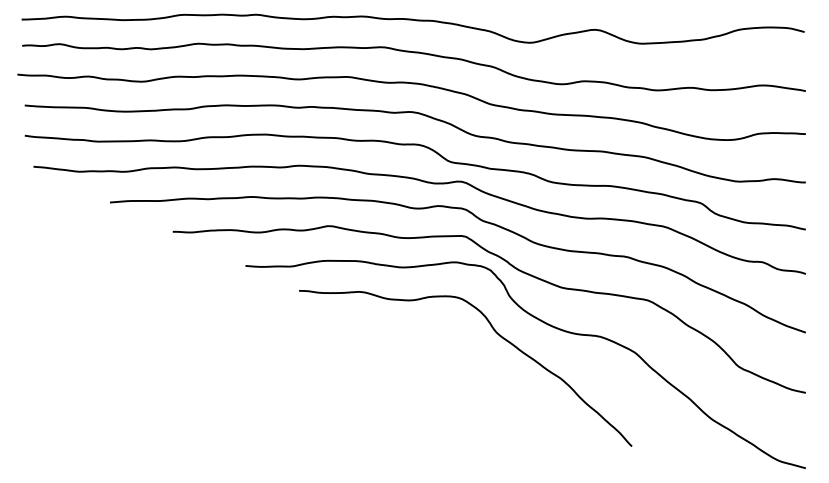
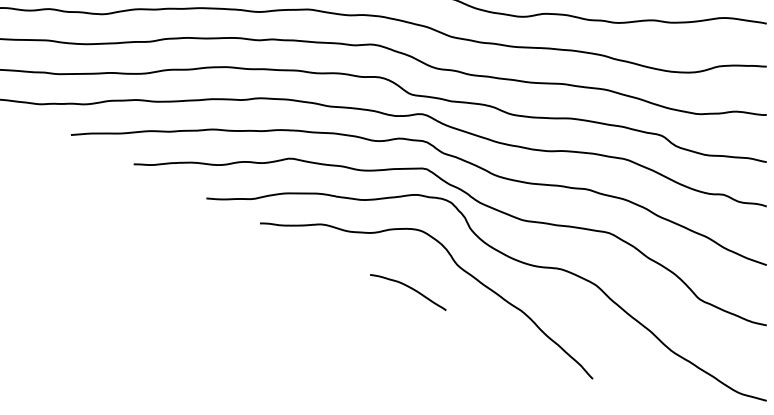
curve: (449, 356) -> (410, 289), added

